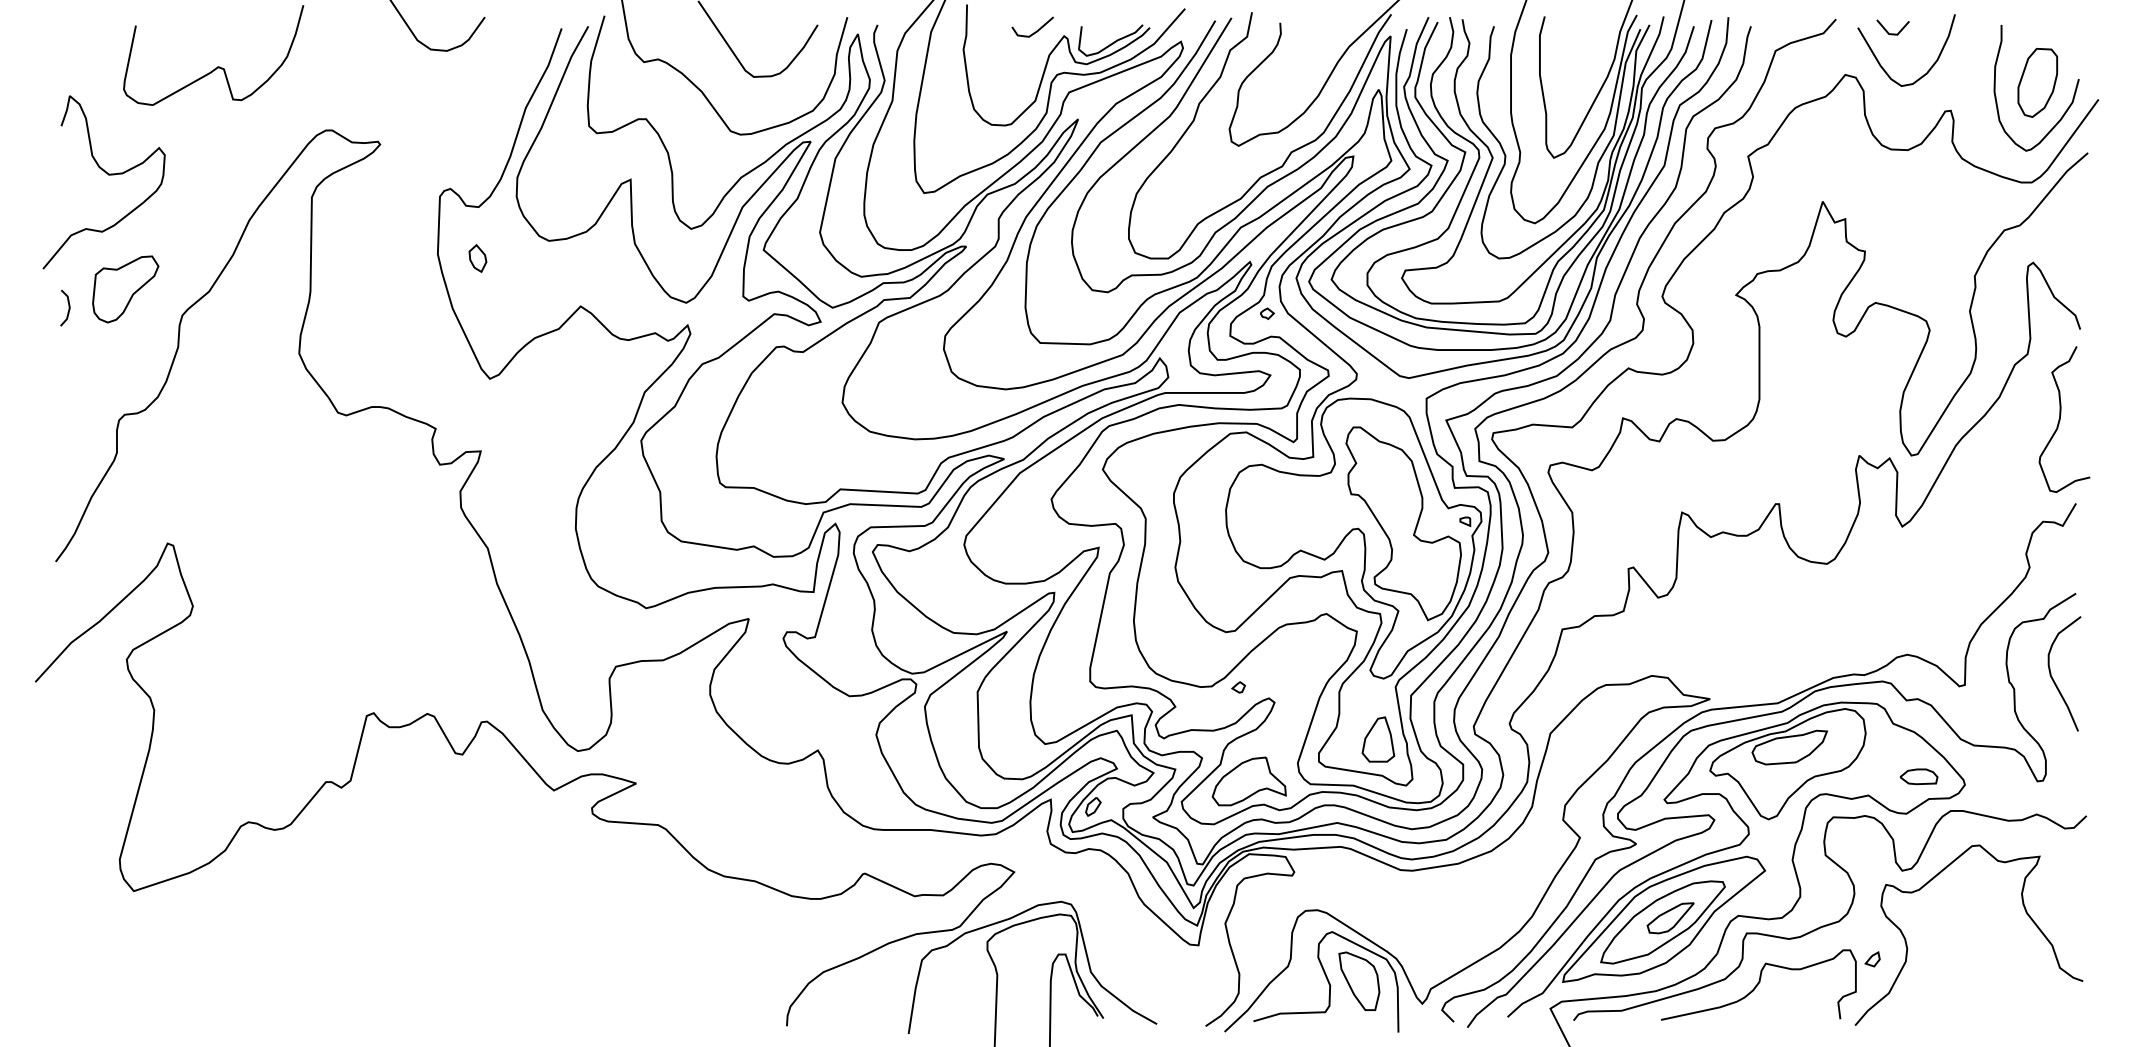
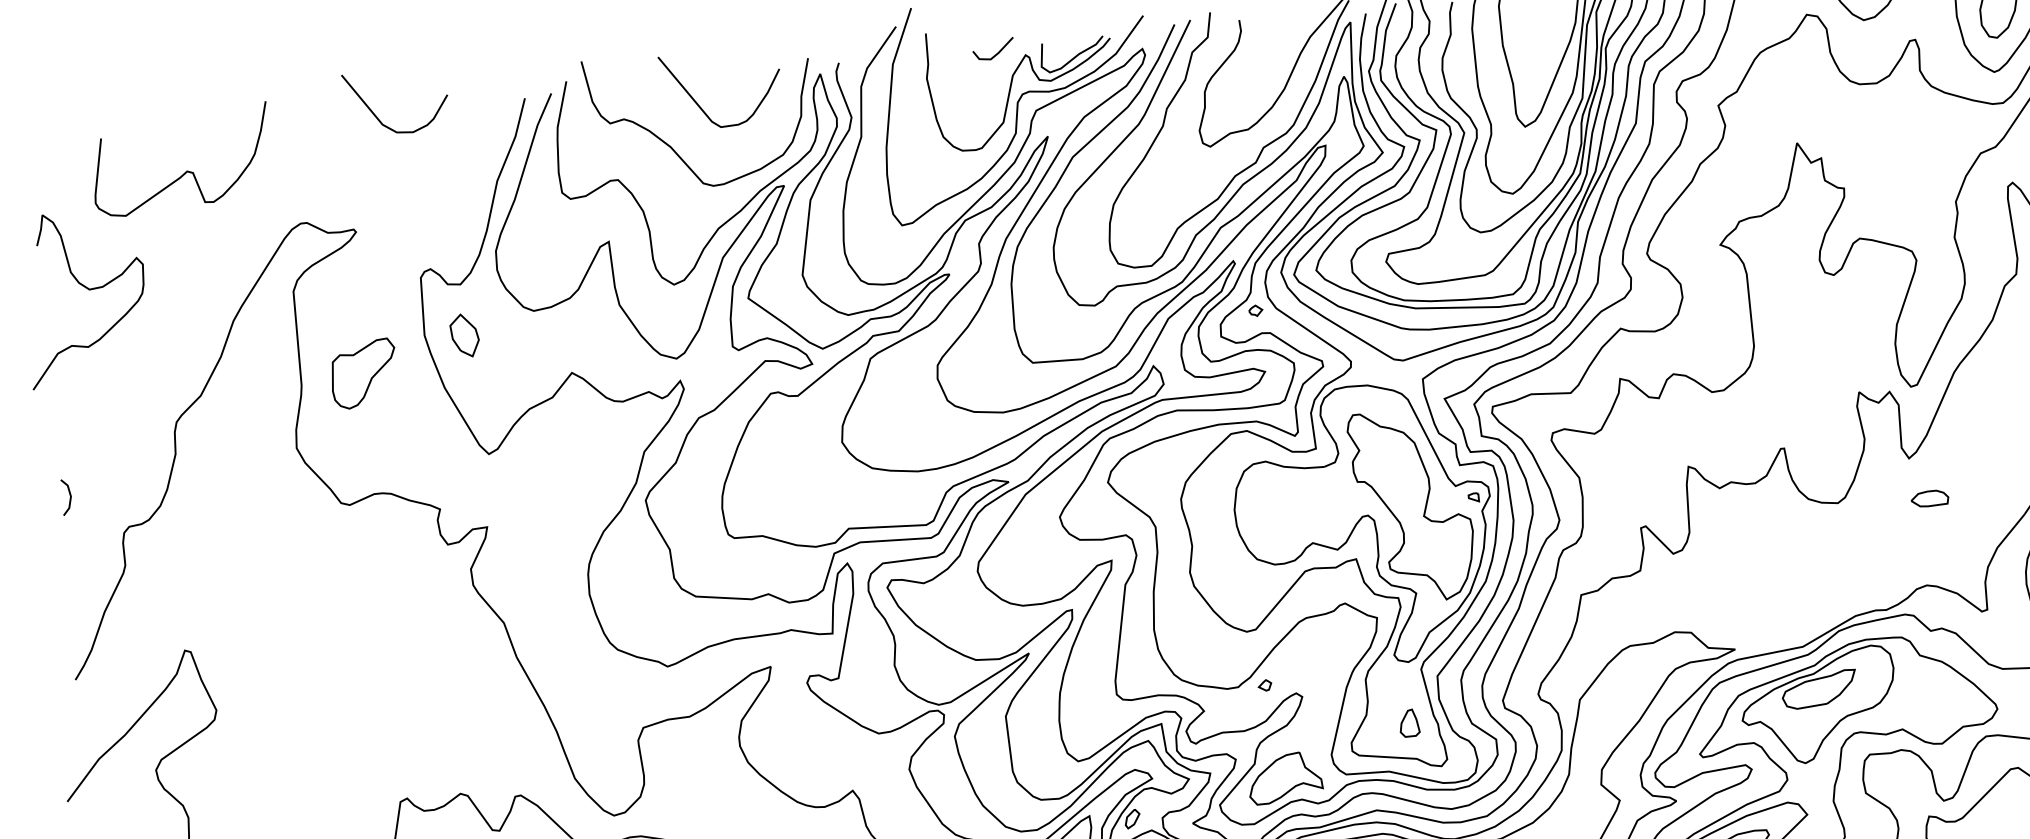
part: (477, 258) -> (464, 335), size x1.6
part: (125, 289) -> (363, 374), moved
line: (68, 307) -> (69, 496), moved
part: (1378, 739) -> (1409, 723), size x0.6
part: (1918, 776) -> (1929, 498), moved

